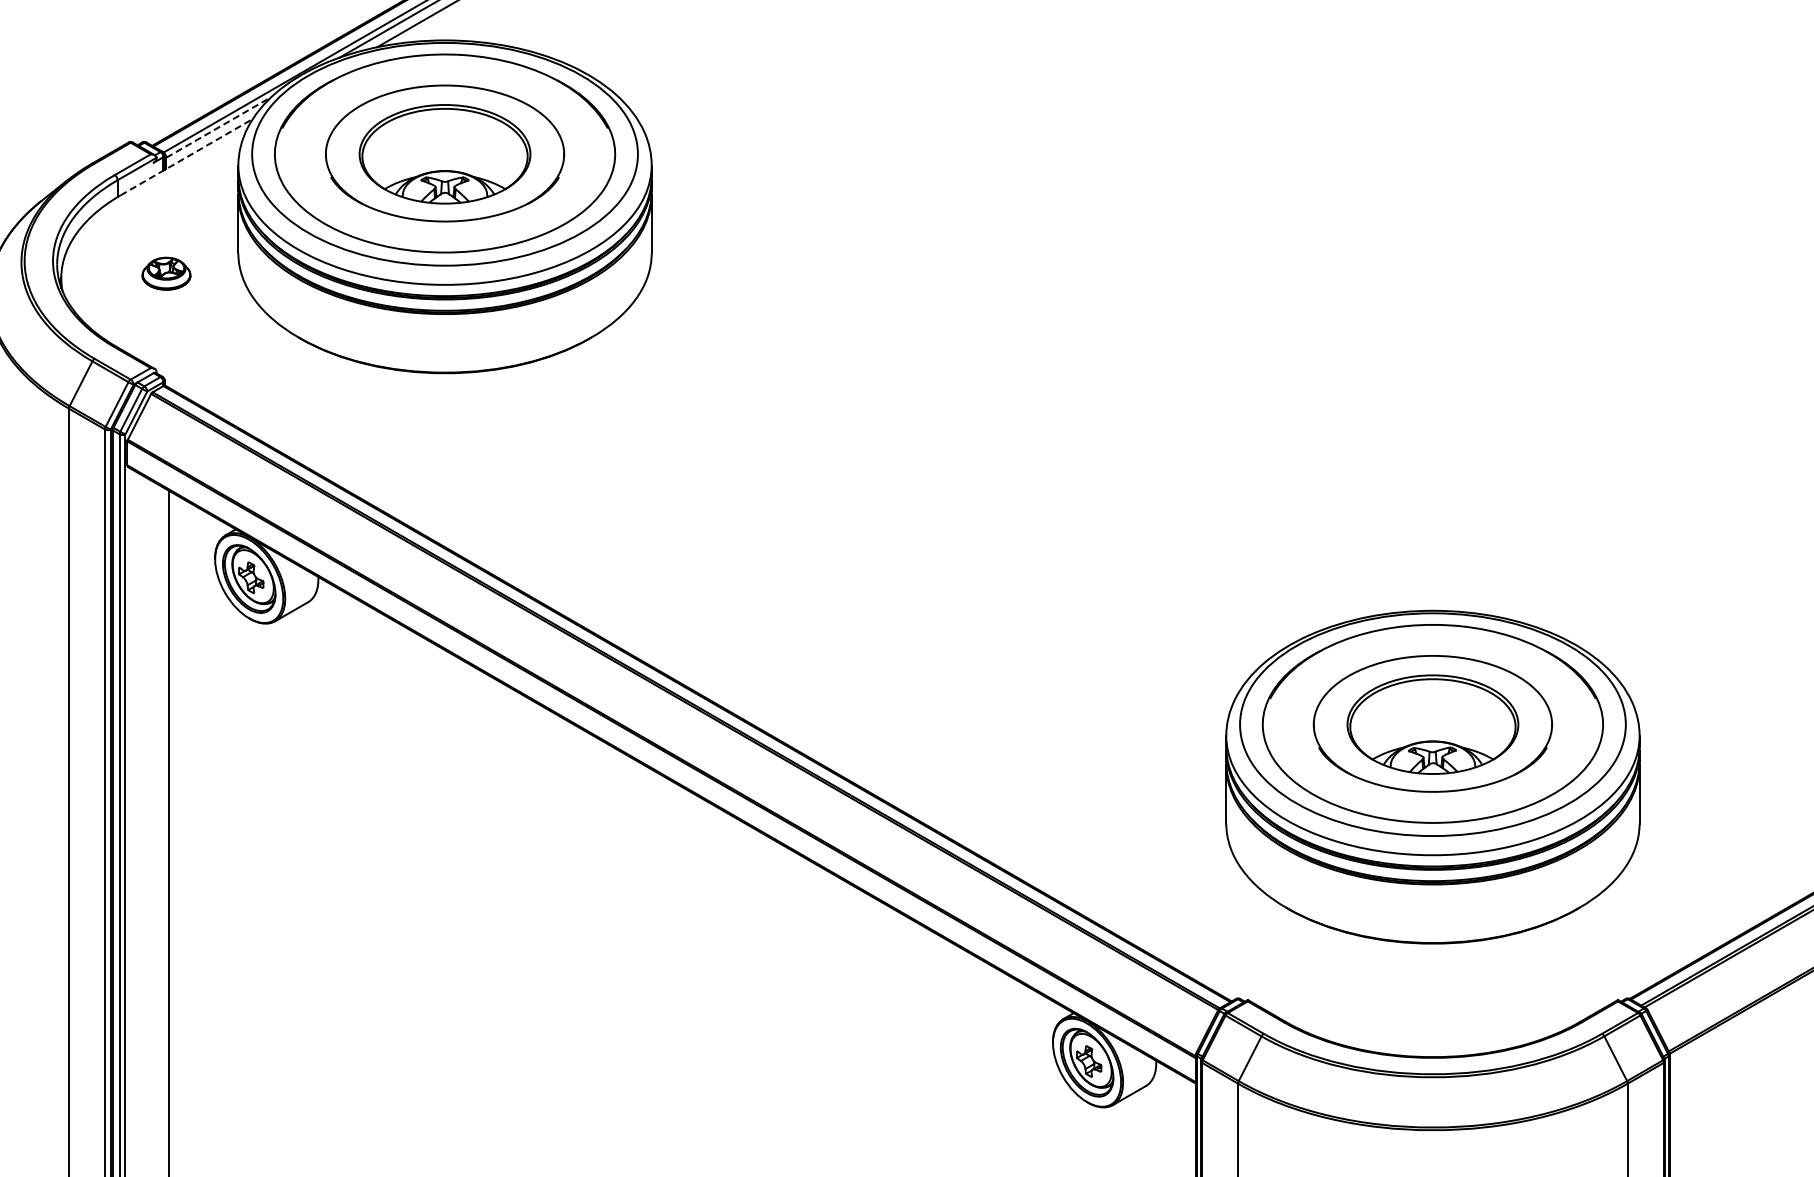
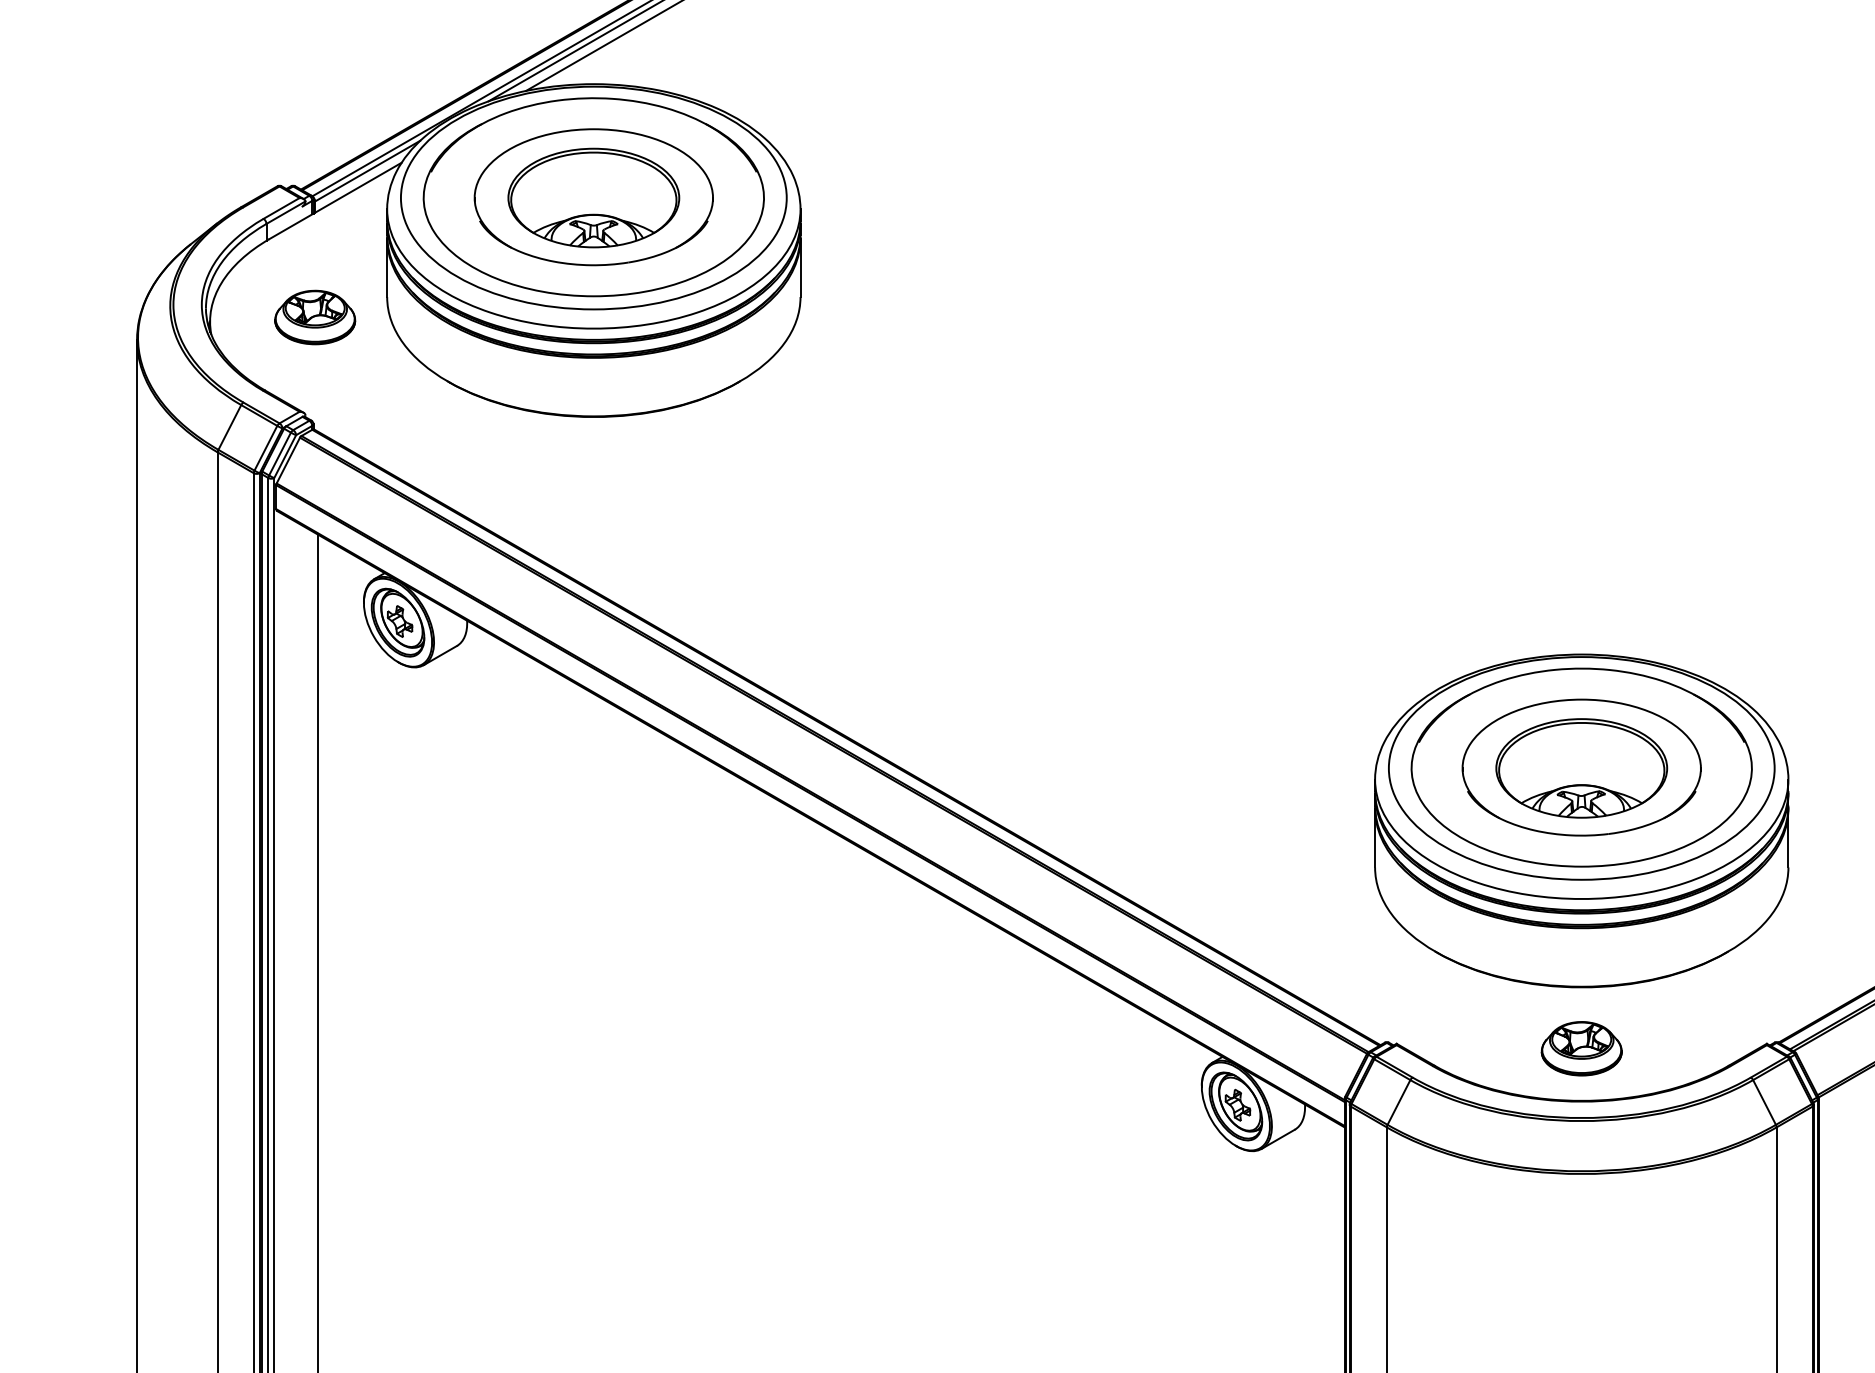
line: (218, 127) -> (367, 171), dashed -> solid
line: (186, 156) -> (335, 200), dashed -> solid
part: (166, 273) -> (315, 317), size x1.67
part: (1432, 1004) -> (1581, 1048), added

